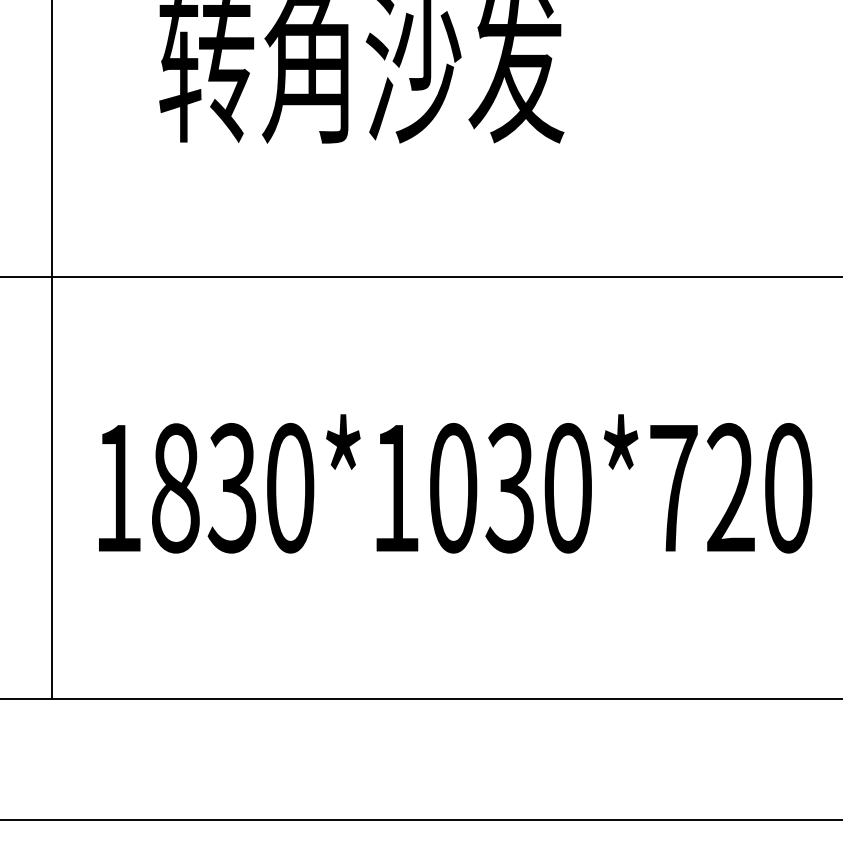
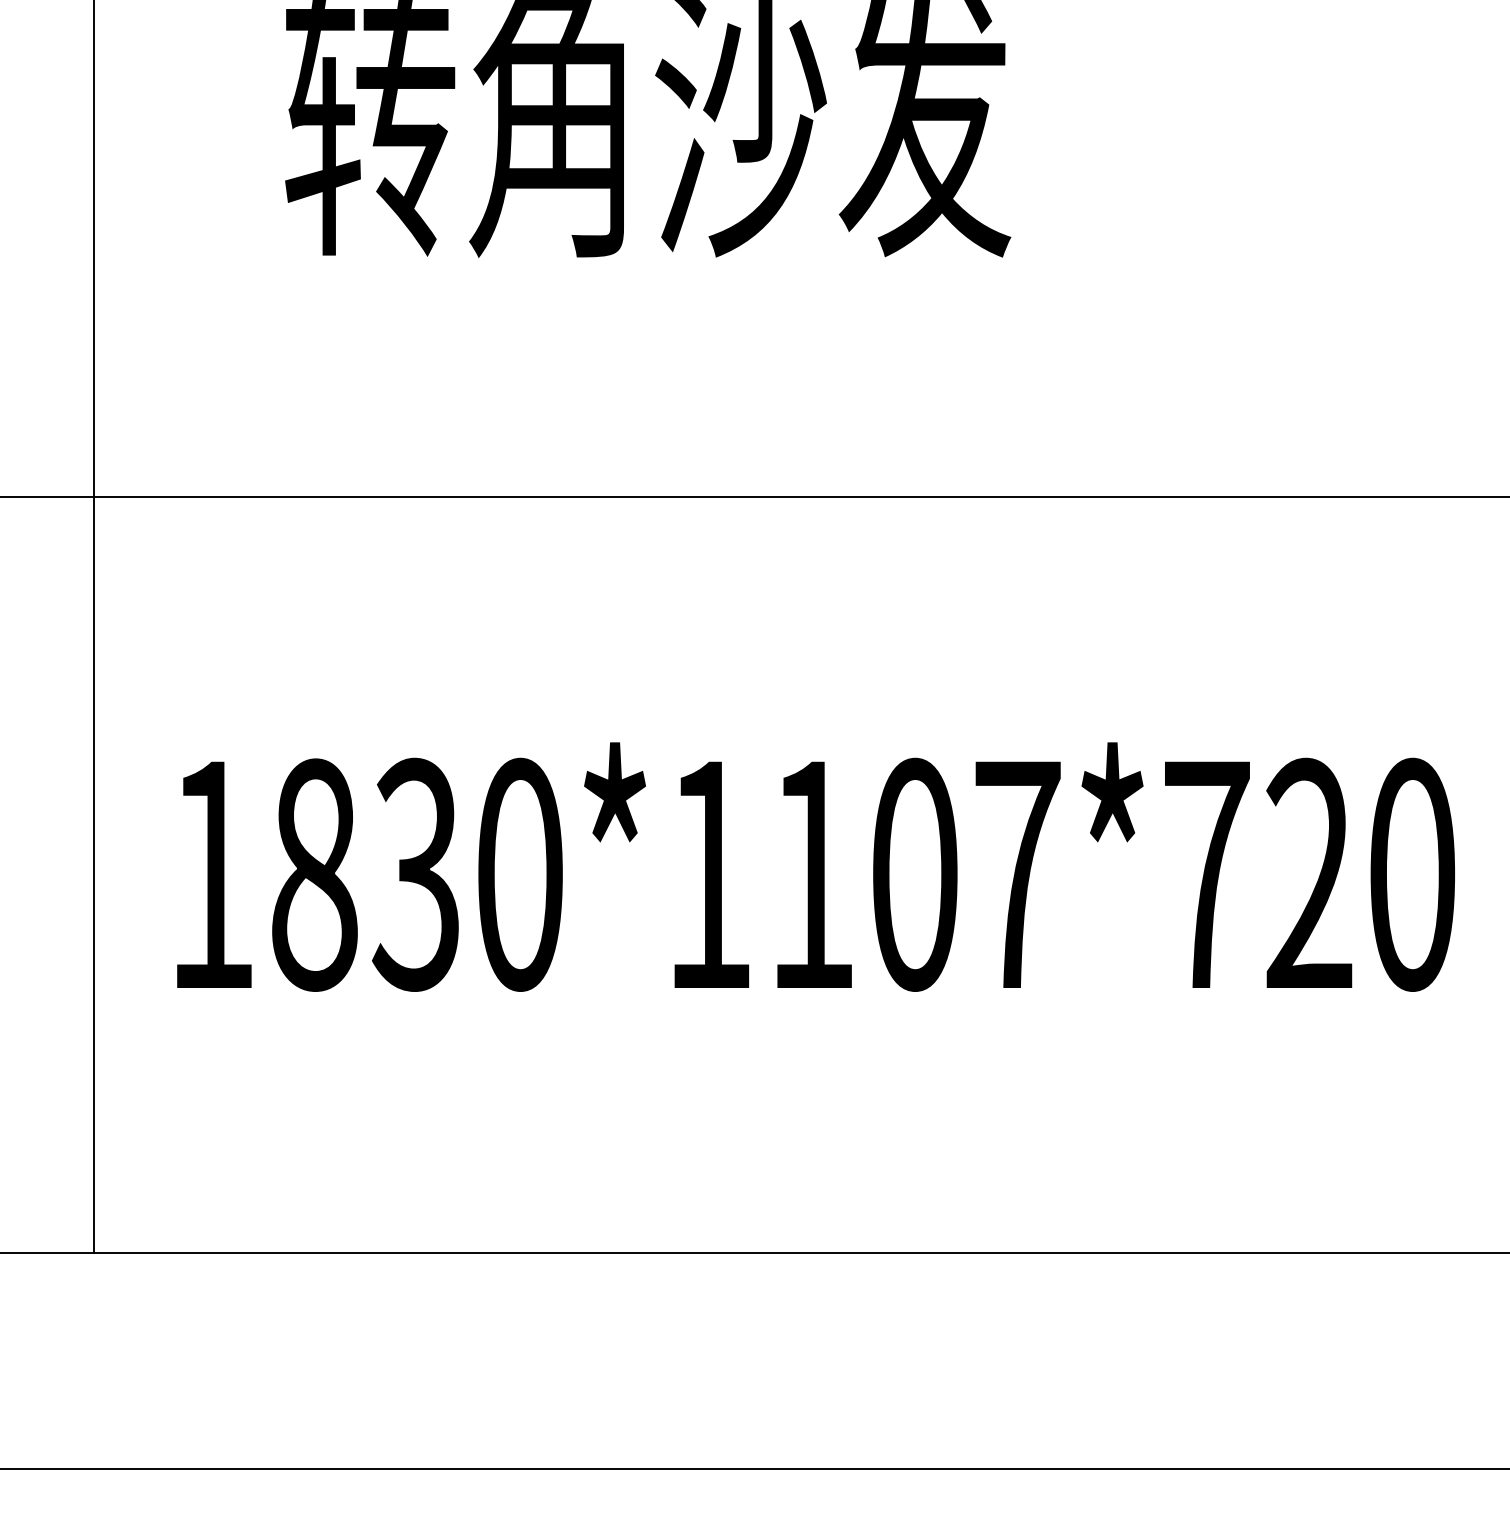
text: (511, 488) -> (916, 875), 1830*1030*720 -> 1830*1107*720

